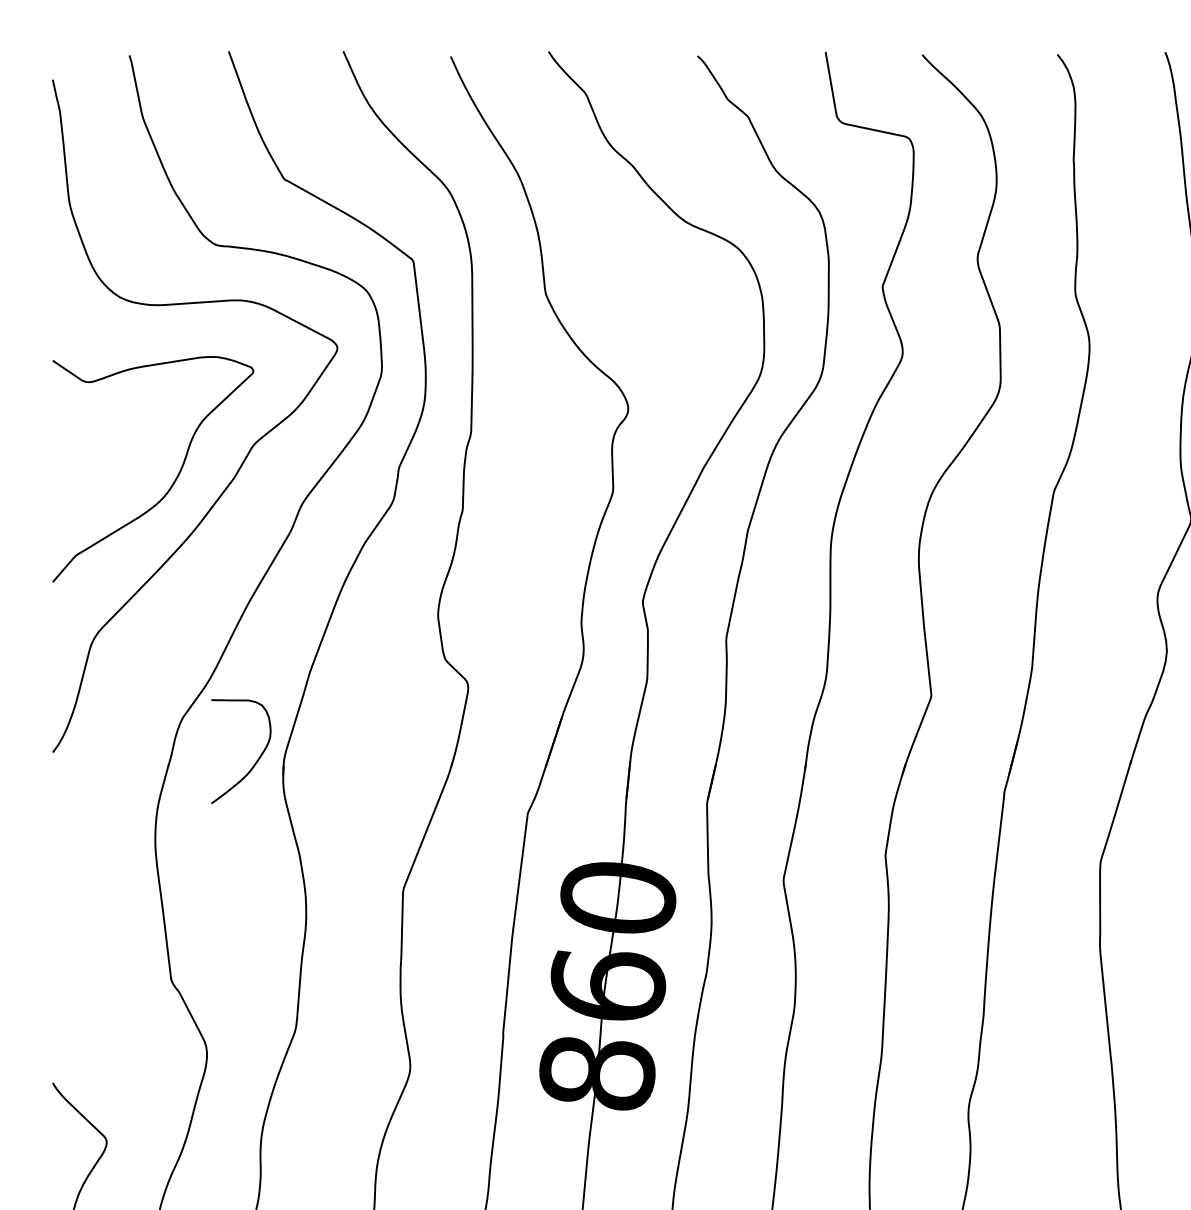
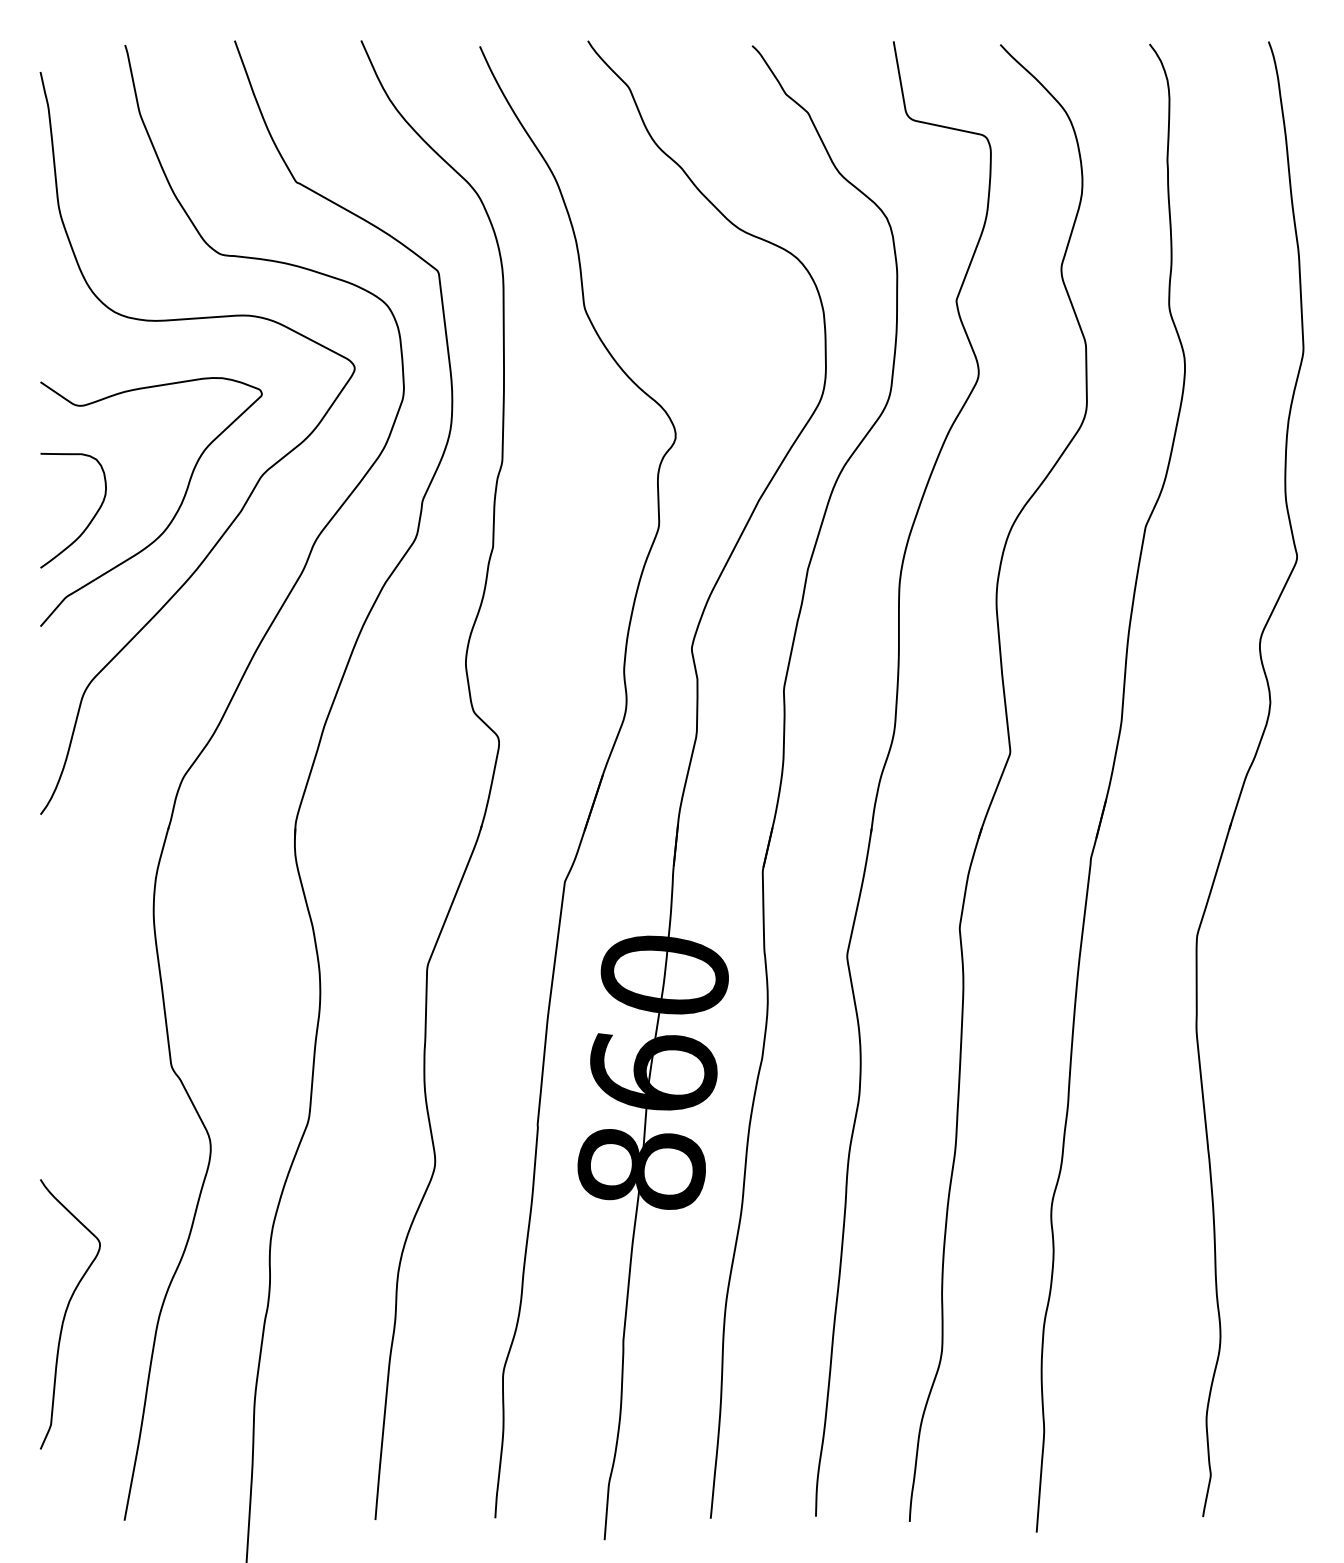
curve: (256, 760) -> (90, 520), moved

